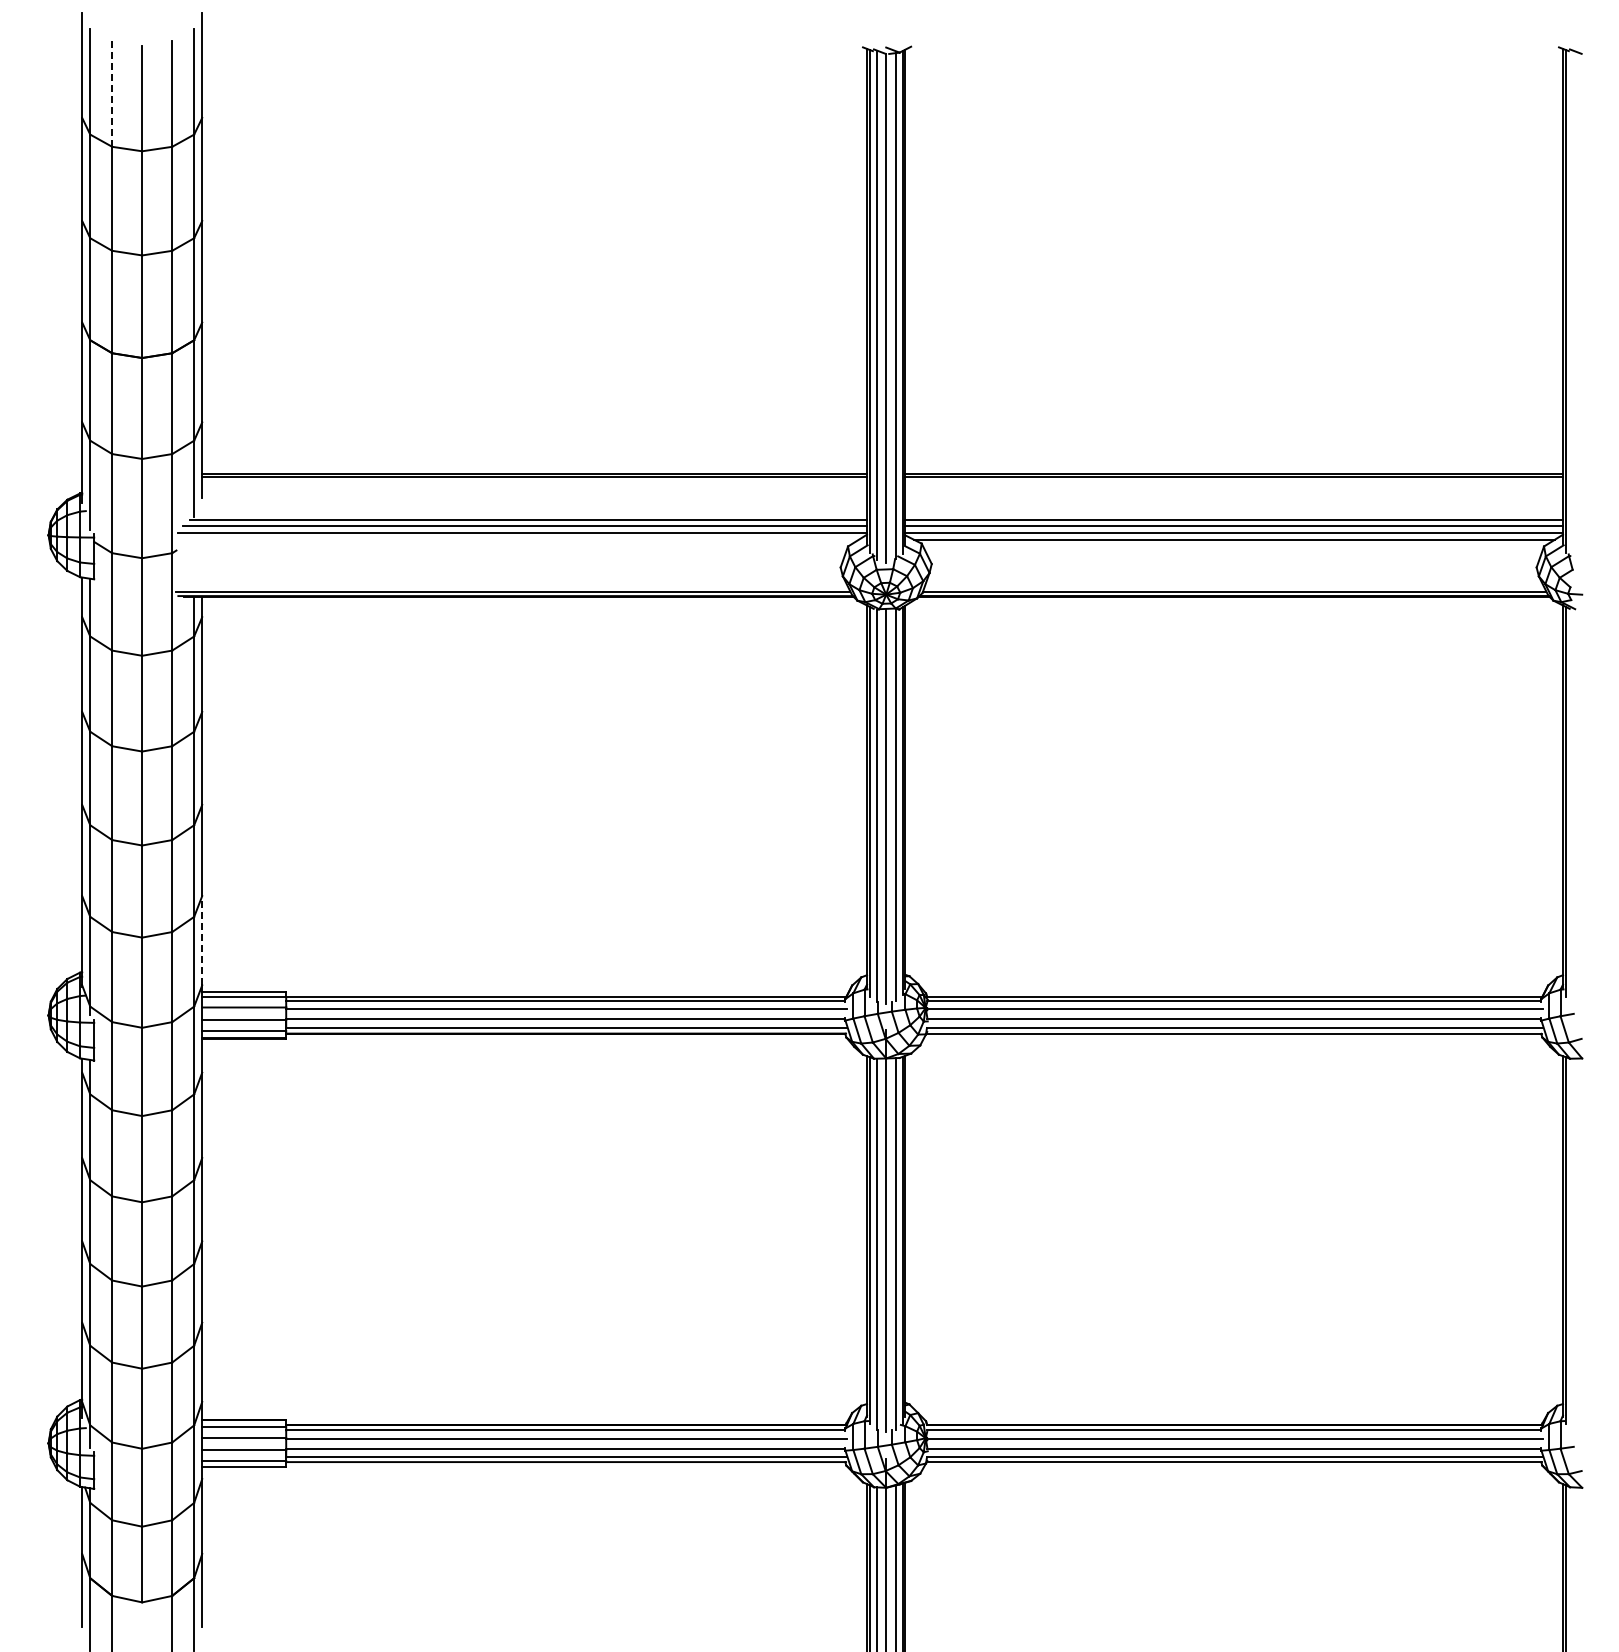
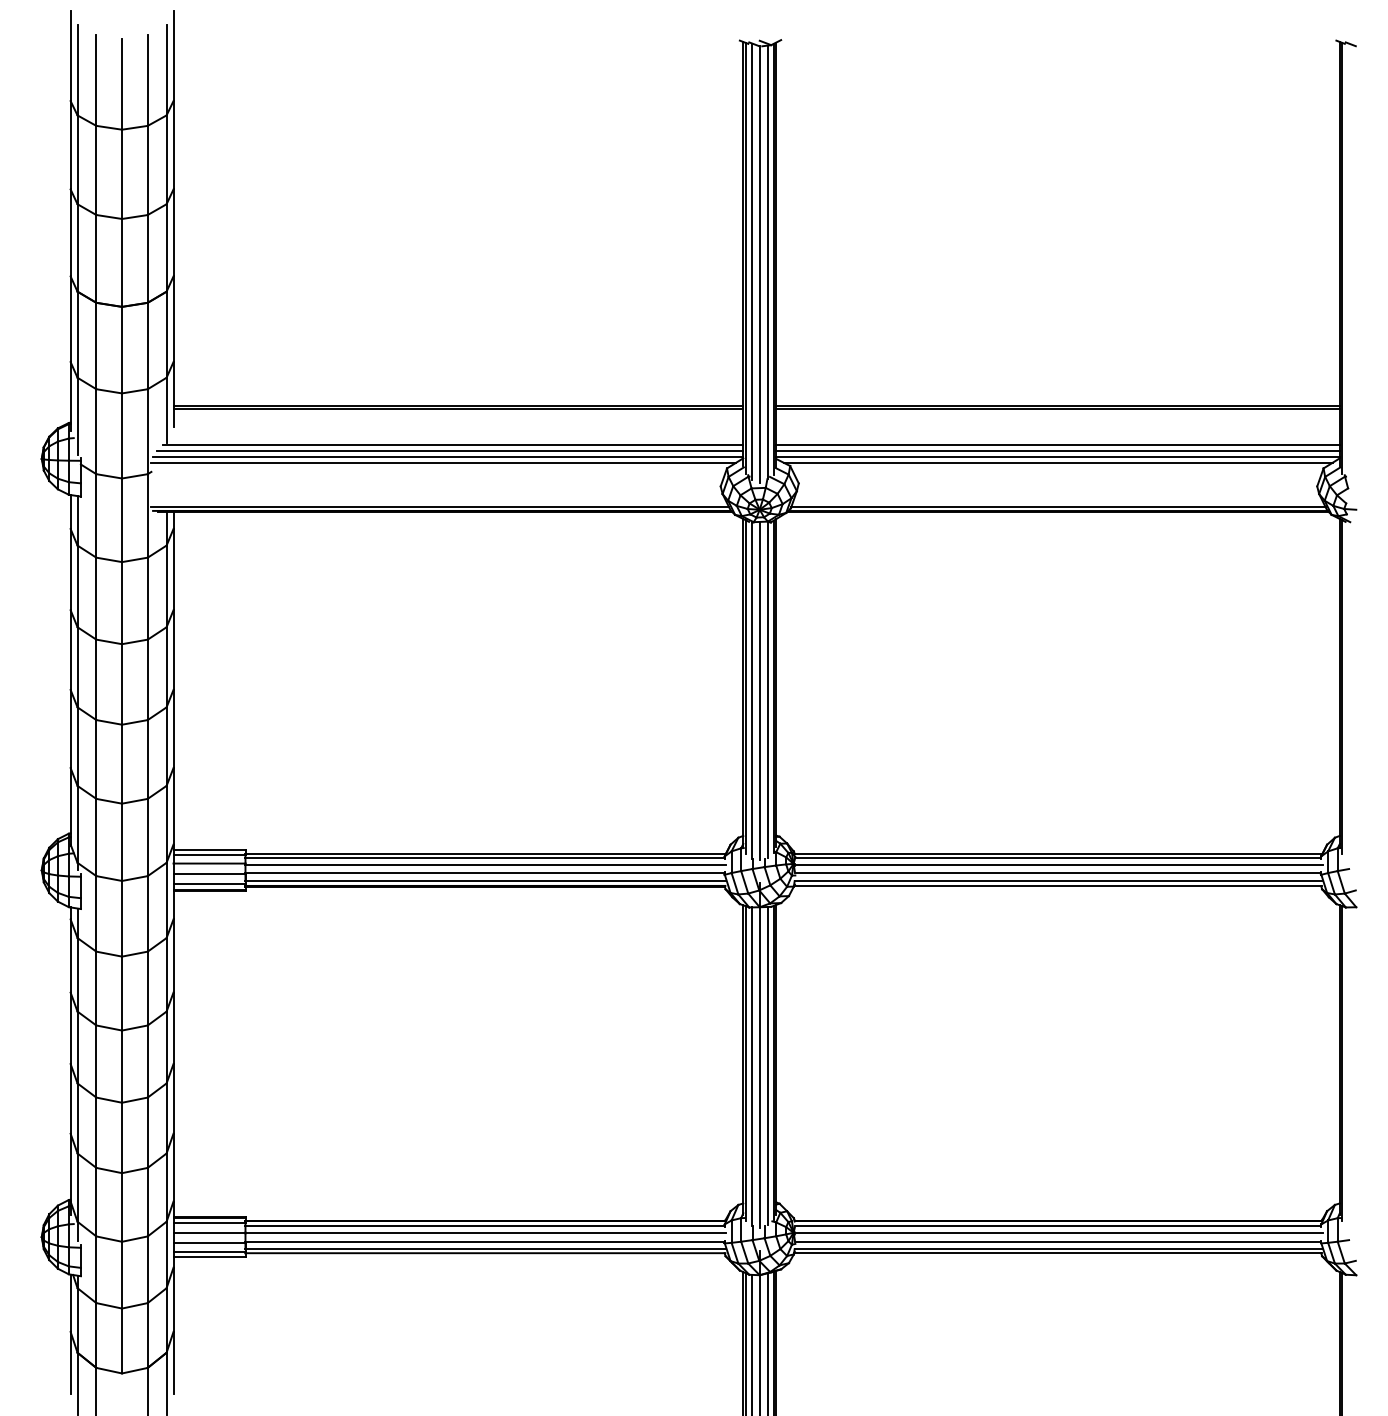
line: (112, 94) -> (96, 81), dashed -> solid
line: (517, 539) -> (443, 462), added
line: (202, 940) -> (173, 806), dashed -> solid

